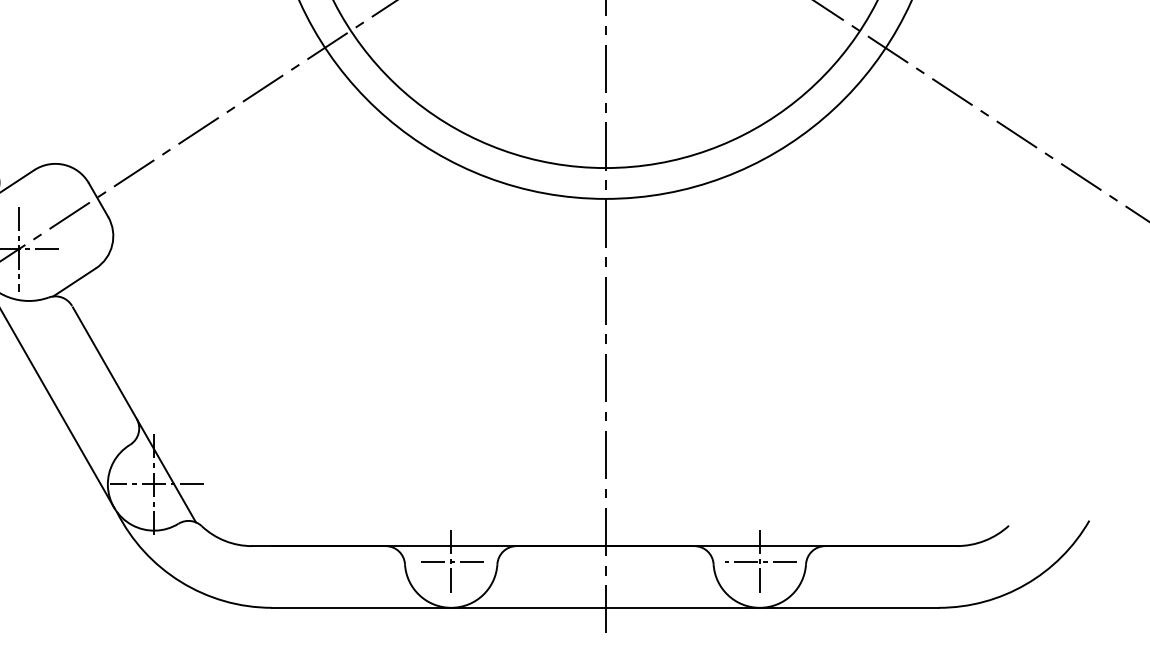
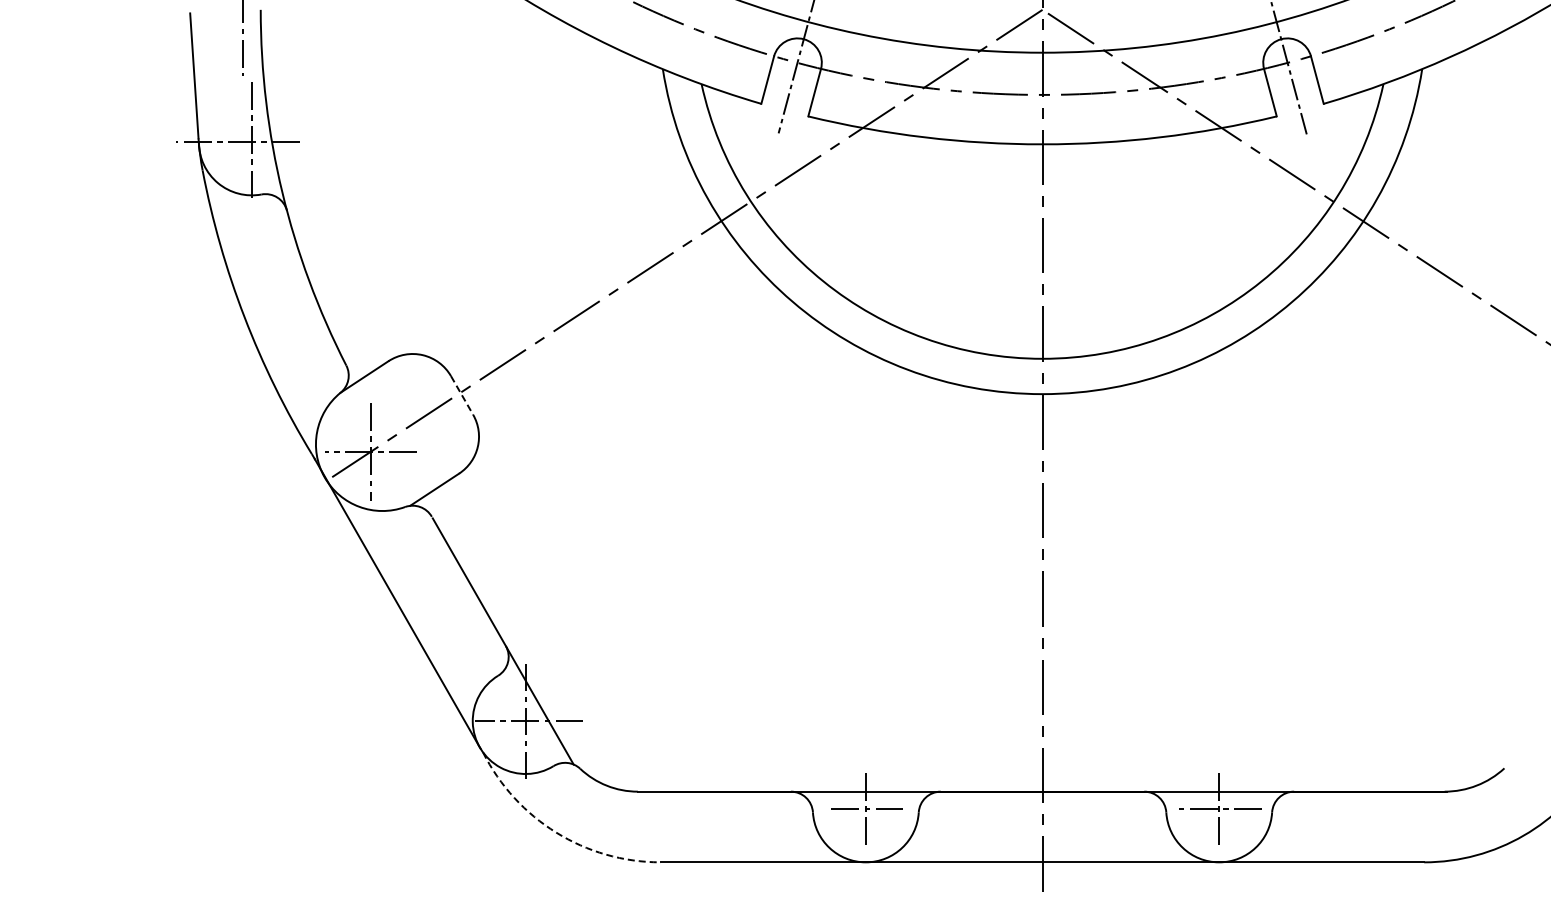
line: (98, 200) -> (462, 395), solid -> dashed
arc: (181, 581) -> (556, 832), solid -> dashed

